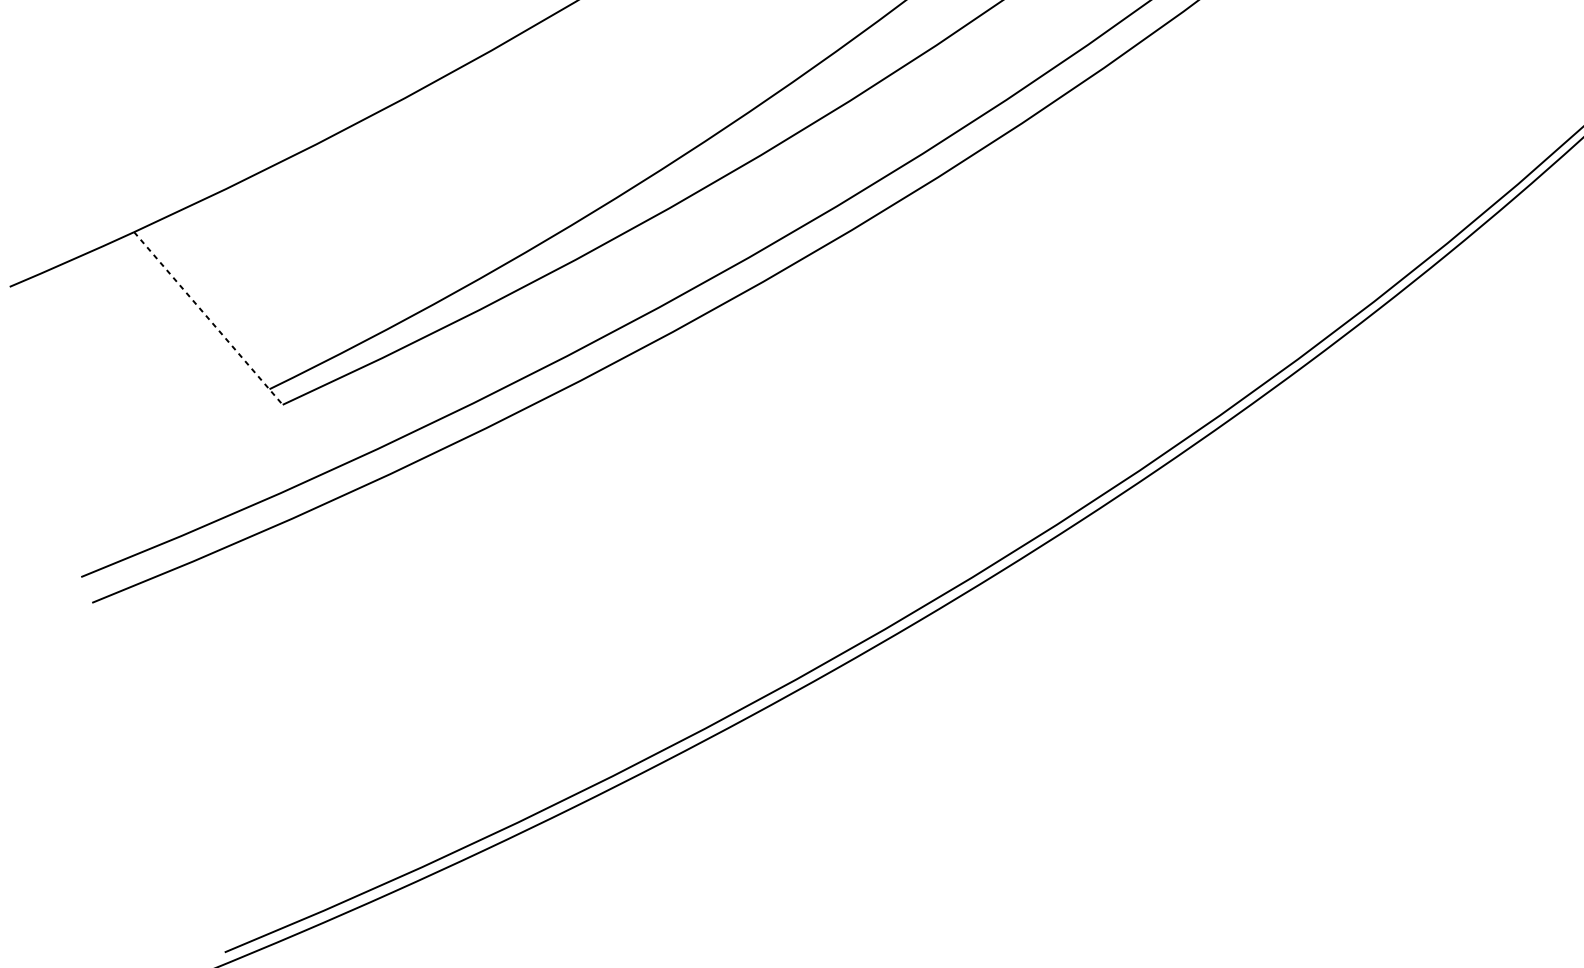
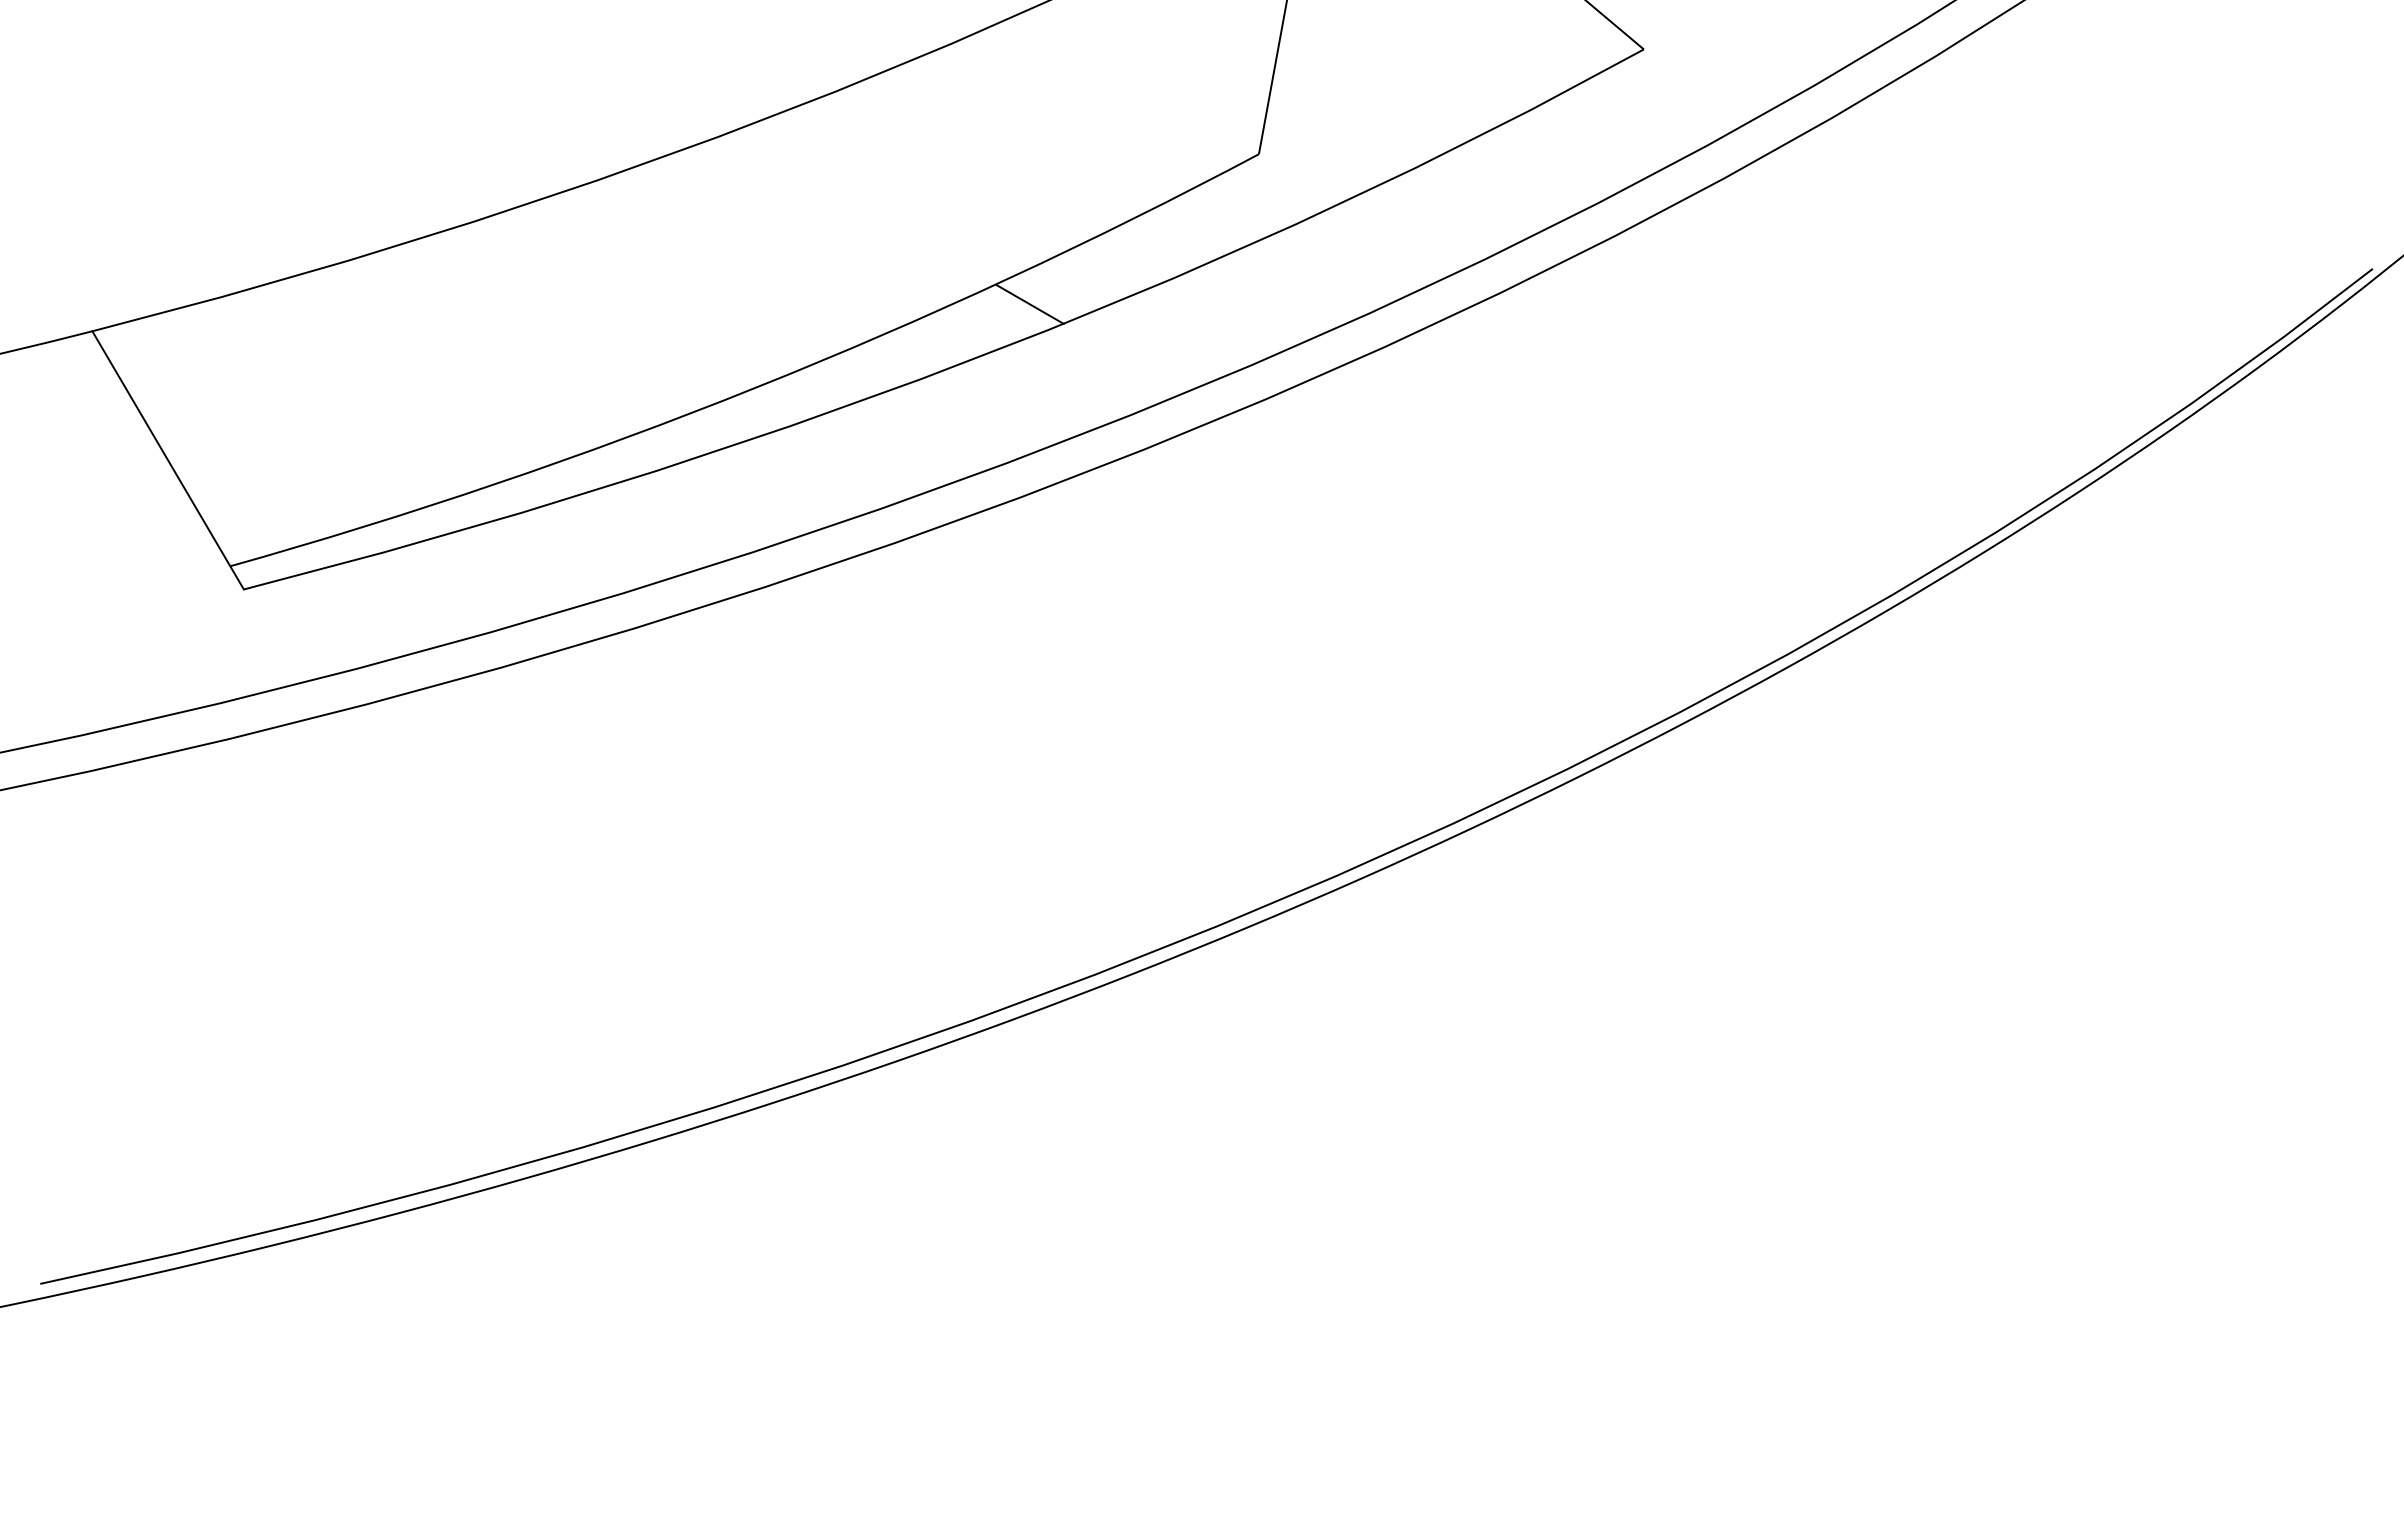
line: (831, 83) -> (1029, 303), added
line: (208, 318) -> (168, 460), dashed -> solid

